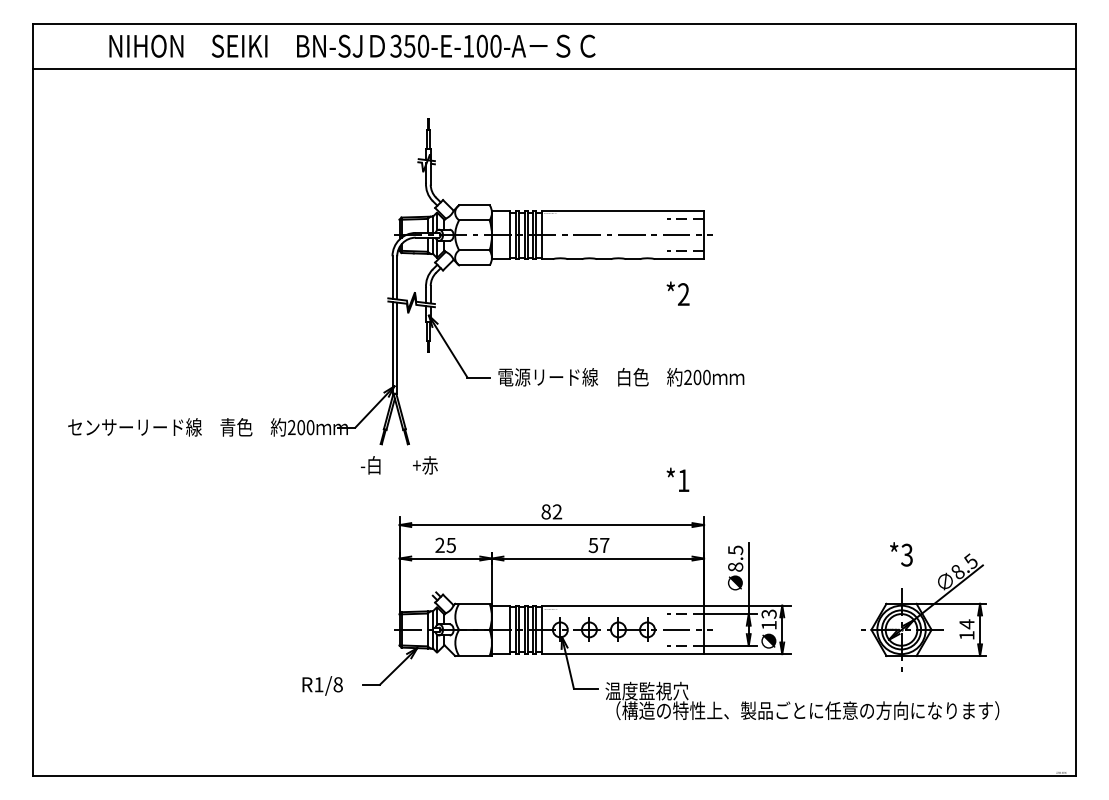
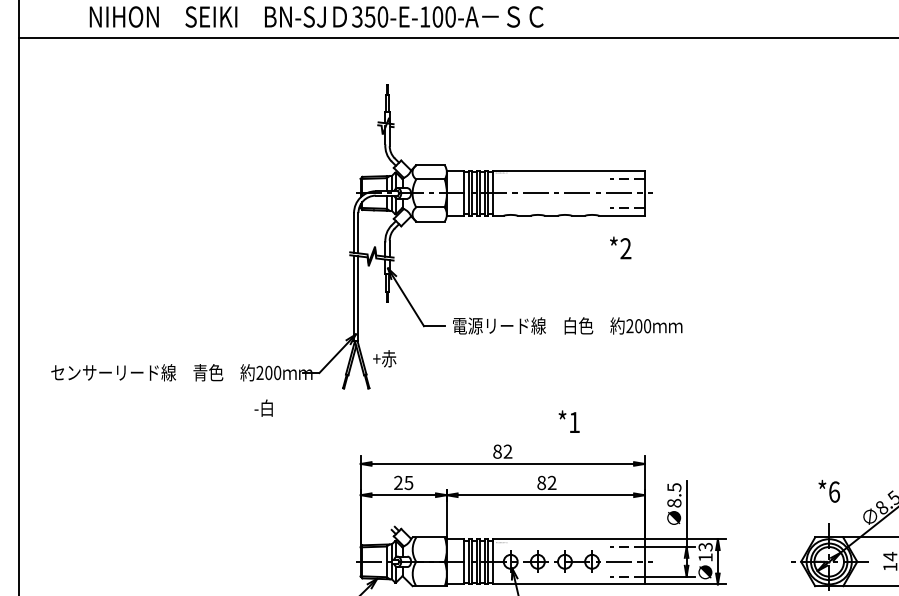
text: (370, 465) -> (263, 408), moved
text: (425, 465) -> (384, 358), moved
text: (677, 479) -> (568, 421), moved
text: (598, 544) -> (546, 482), 57 -> 82
text: (907, 554) -> (834, 491), *3 -> *6

